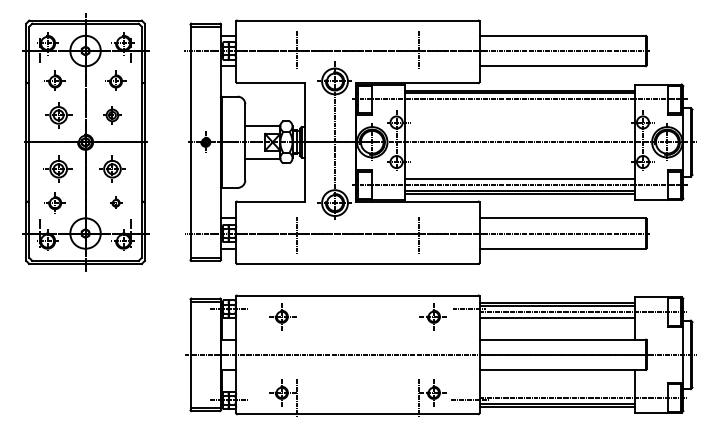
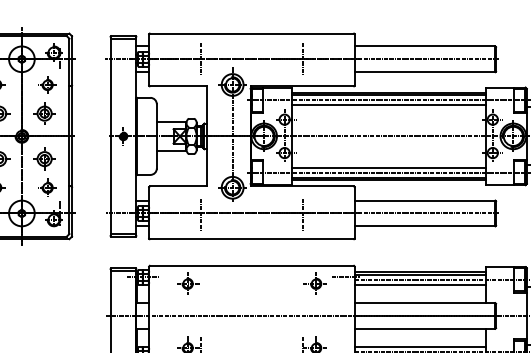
line: (519, 105) -> (388, 105), added
part: (112, 115) -> (44, 113), size x1.43
part: (115, 202) -> (47, 187), size x1.67
line: (556, 391) -> (419, 346), added

